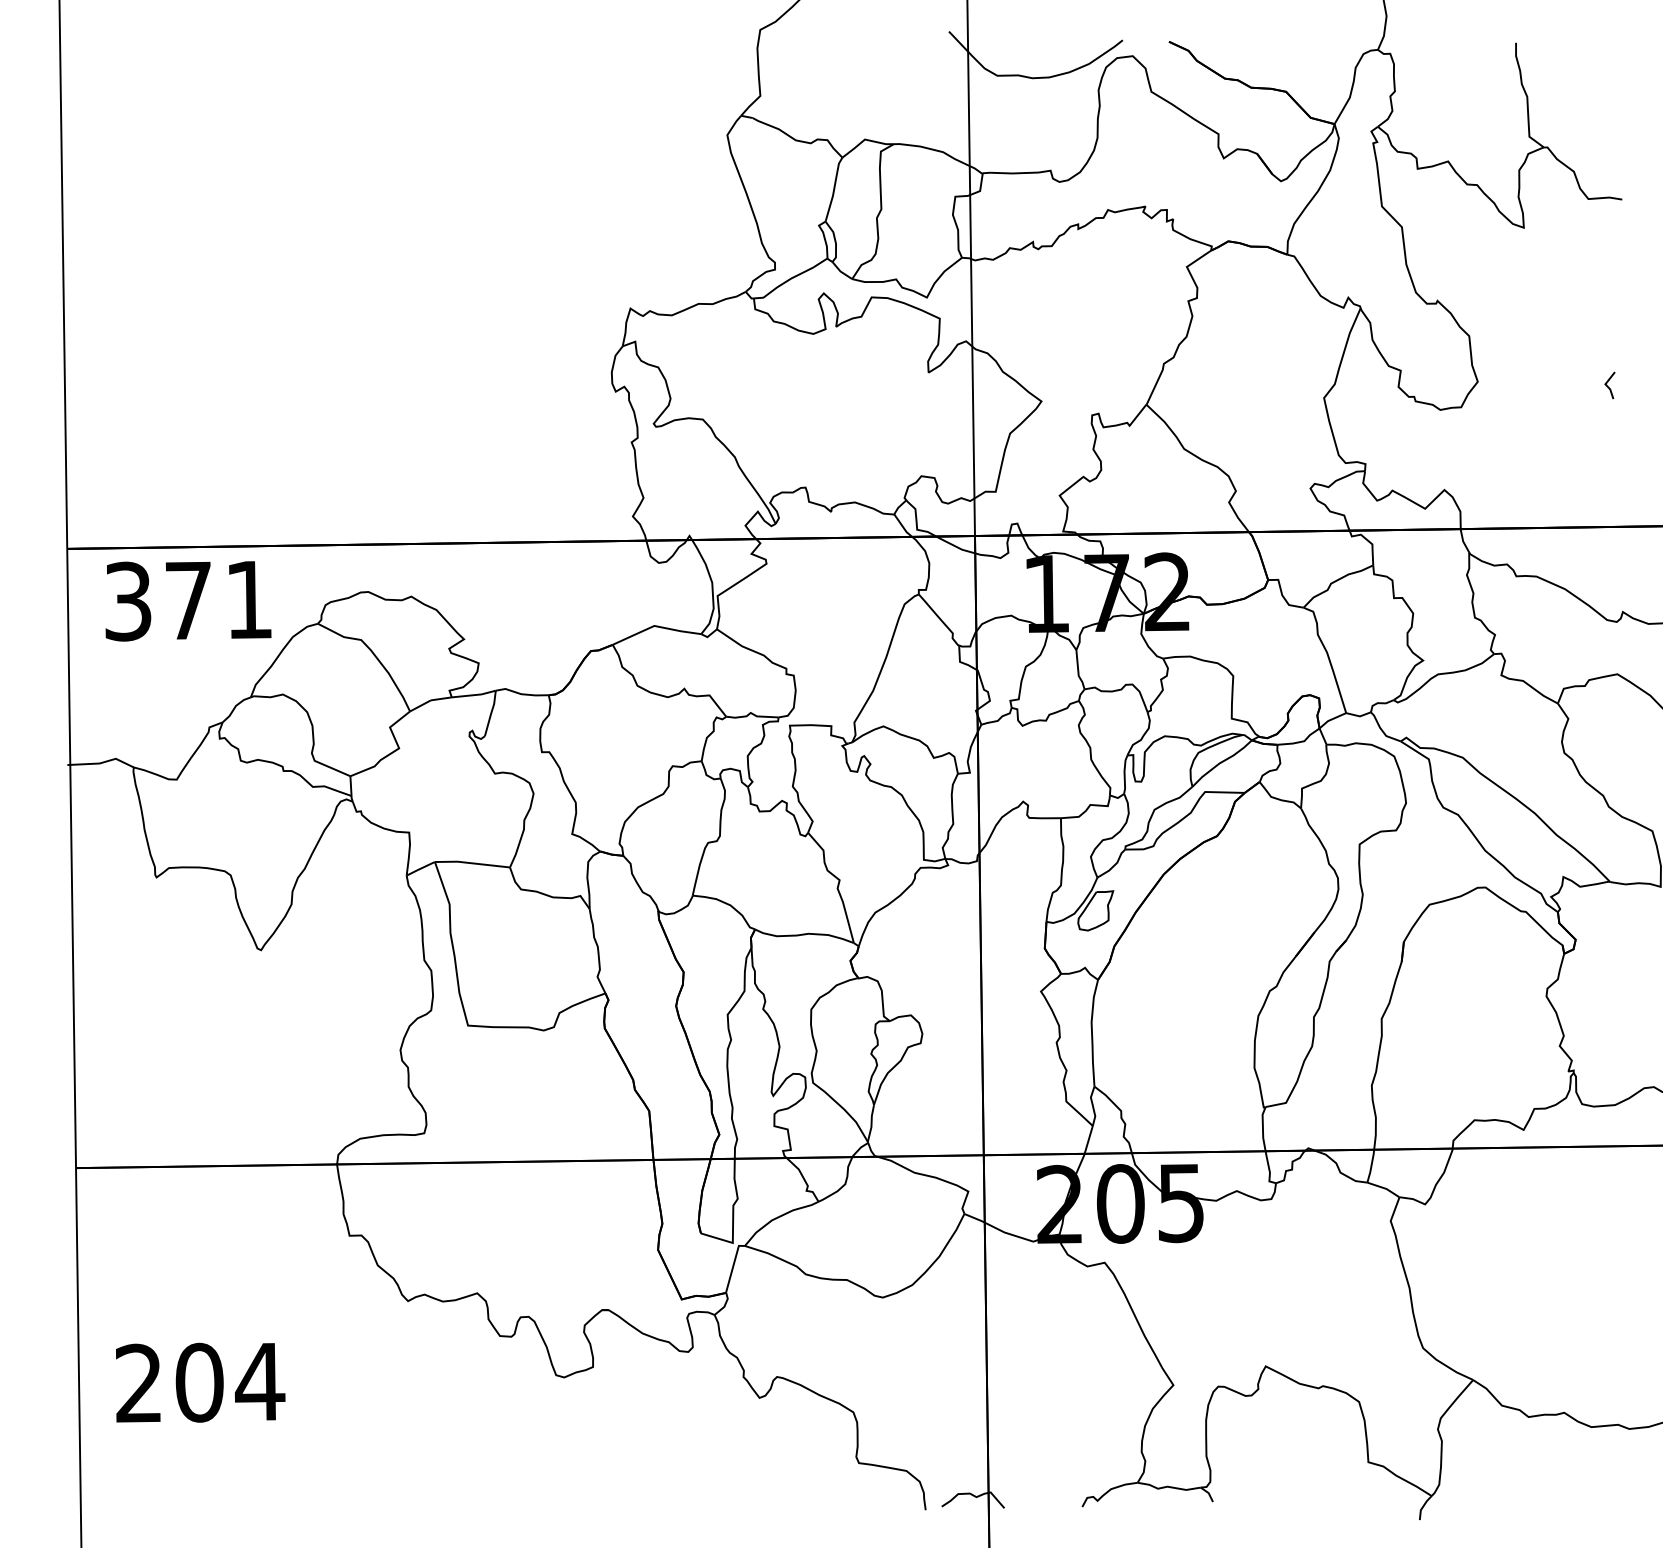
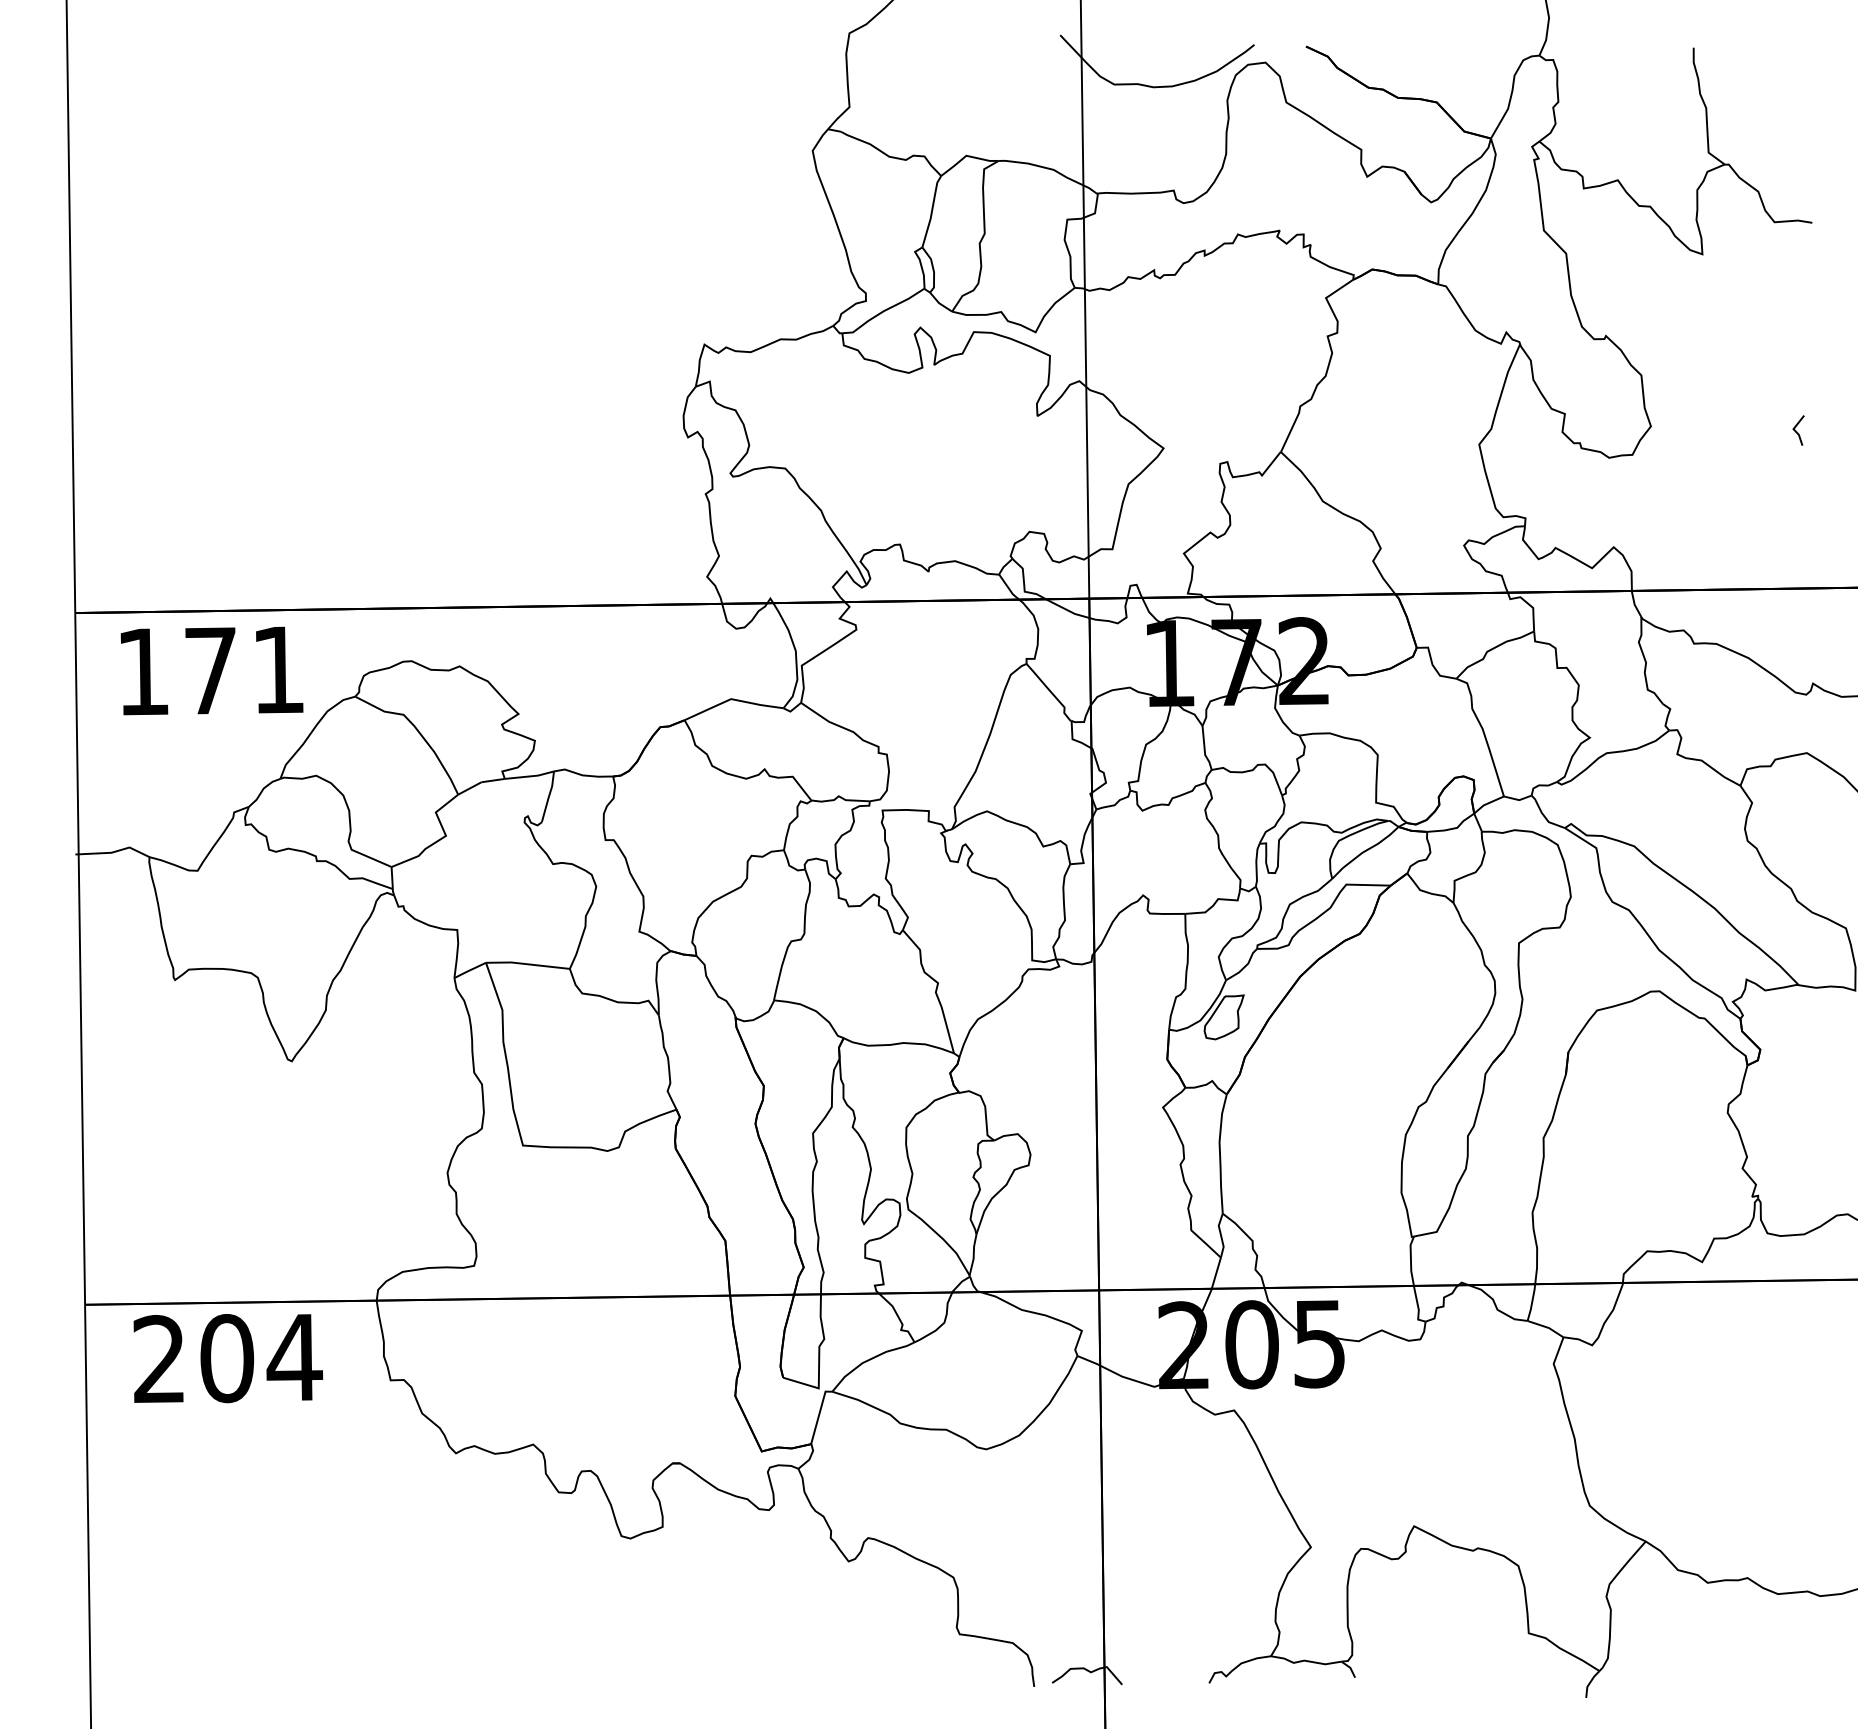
text: (128, 601) -> (143, 671), 371 -> 171
text: (200, 1382) -> (228, 1358), moved

